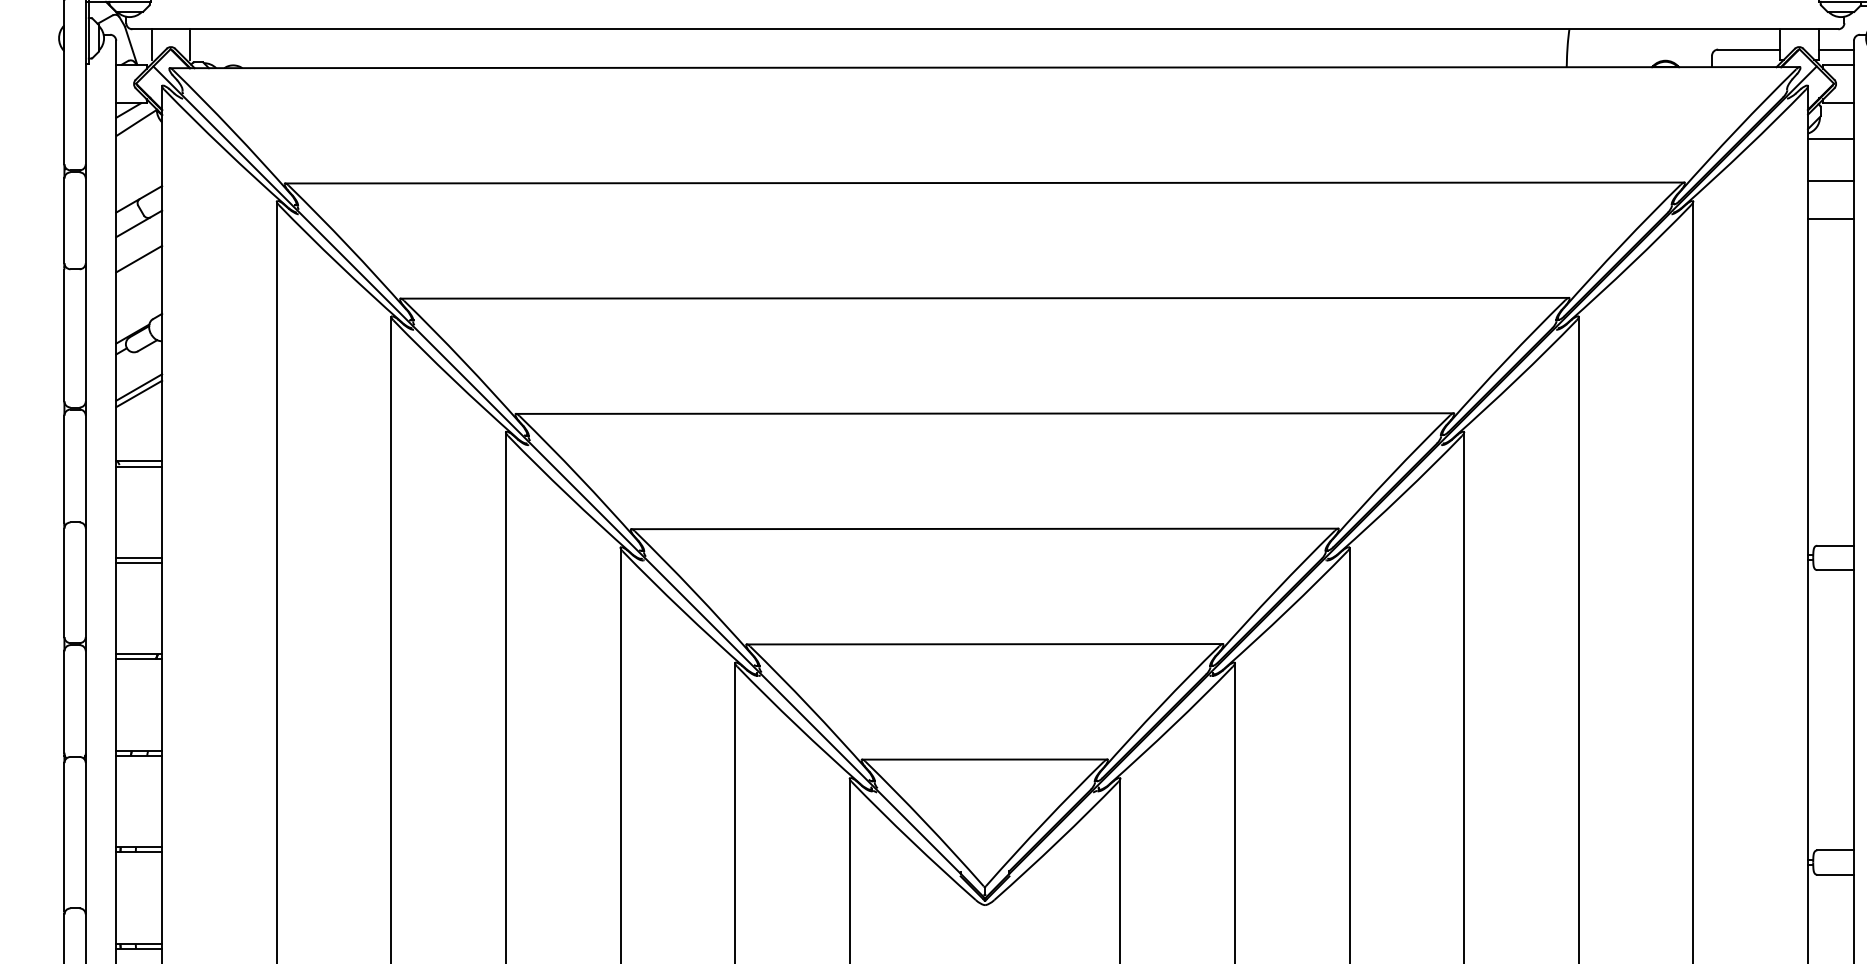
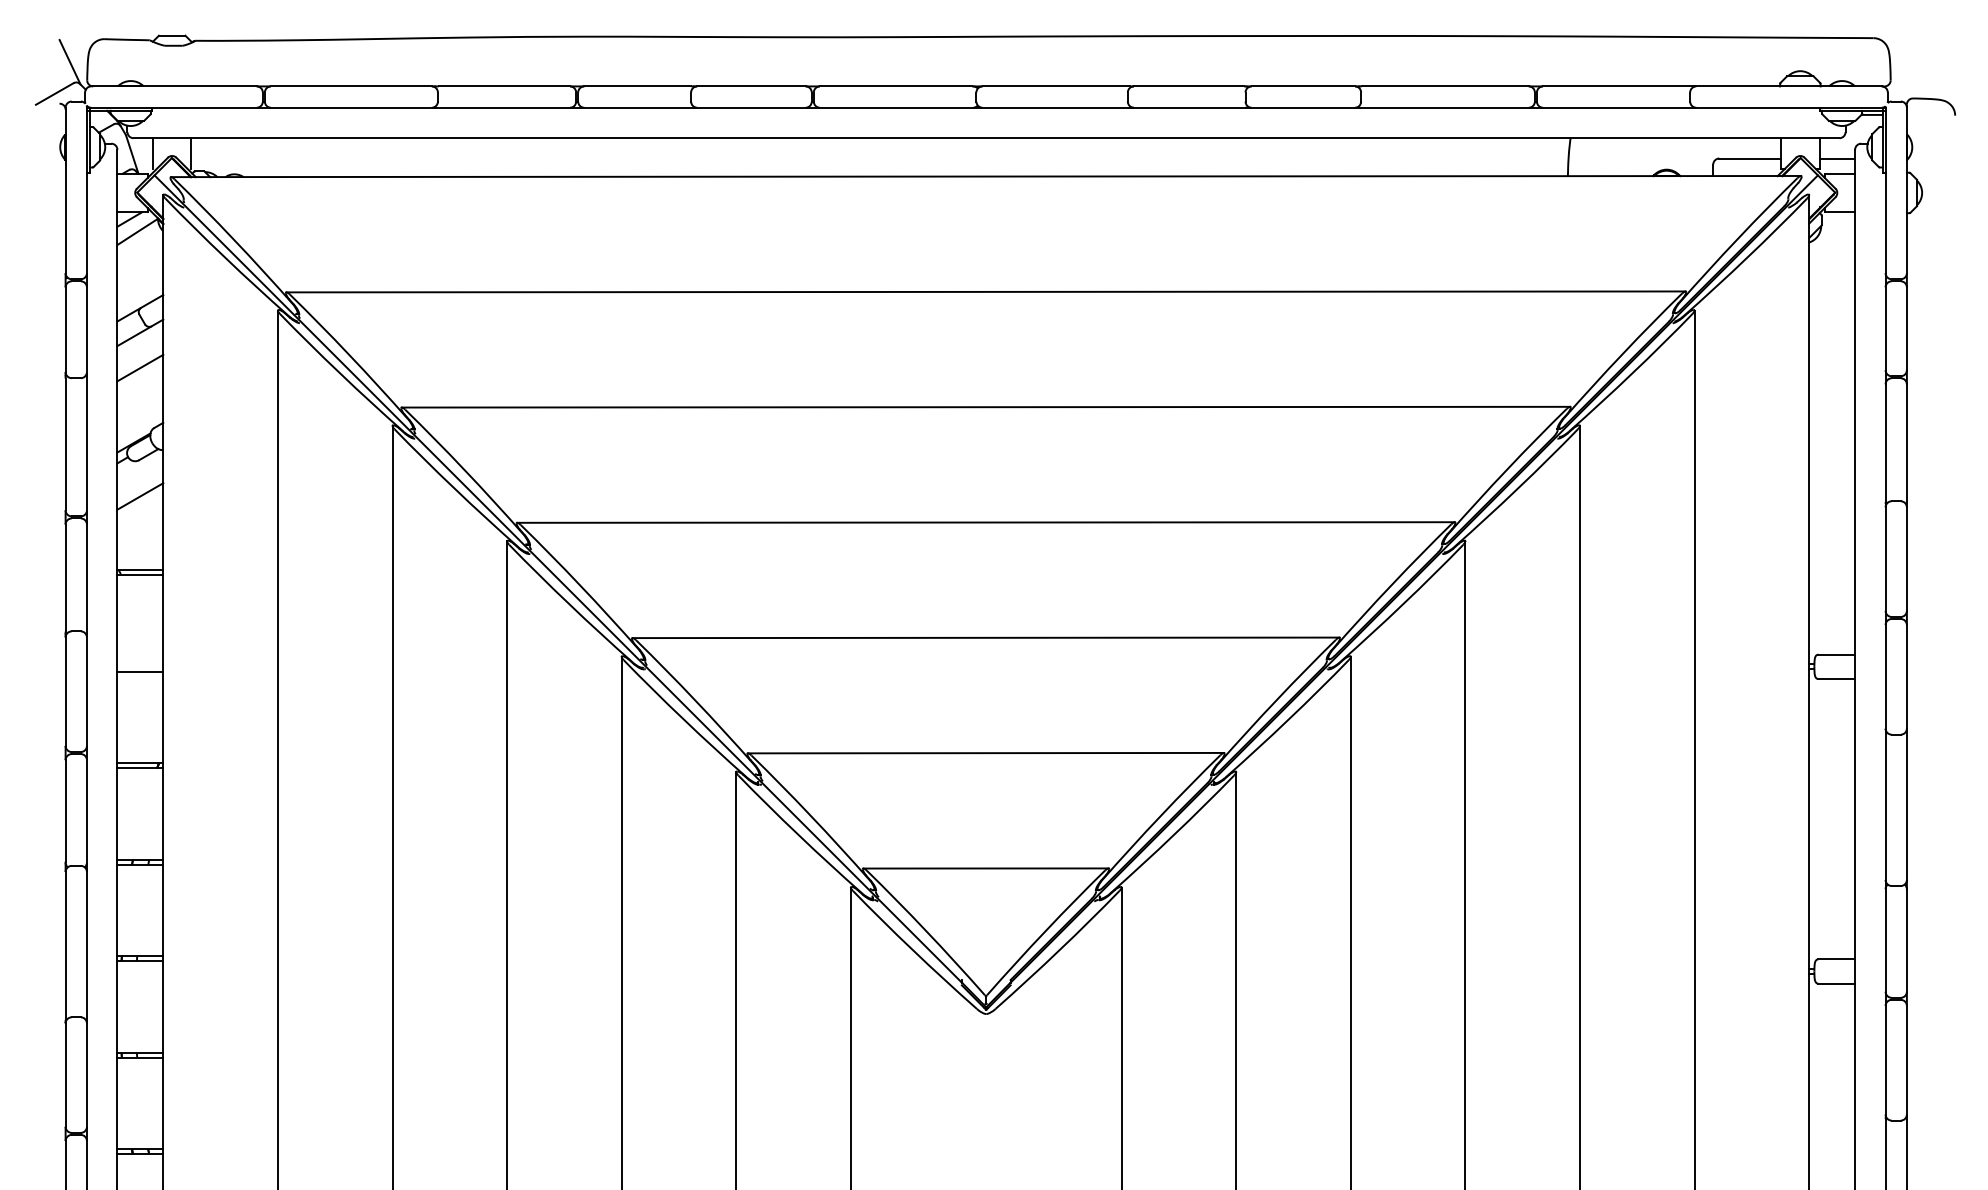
line: (1831, 138) -> (1832, 247), removed
line: (1831, 180) -> (1832, 289), removed
line: (1831, 219) -> (1832, 328), removed
line: (139, 393) -> (140, 502), removed
line: (139, 557) -> (140, 666), removed

